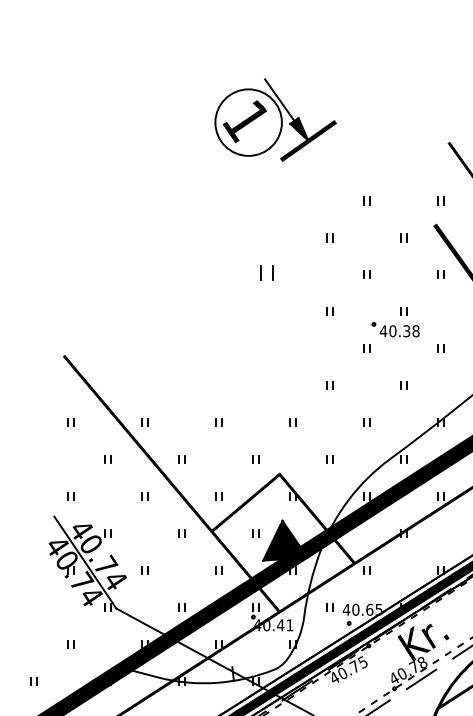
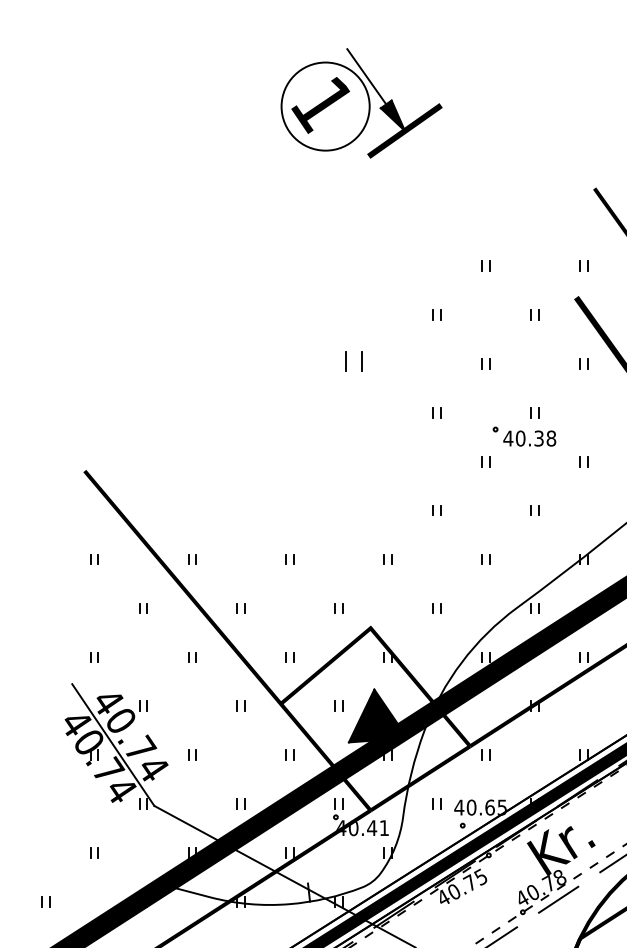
part: (275, 119) -> (361, 102), moved

